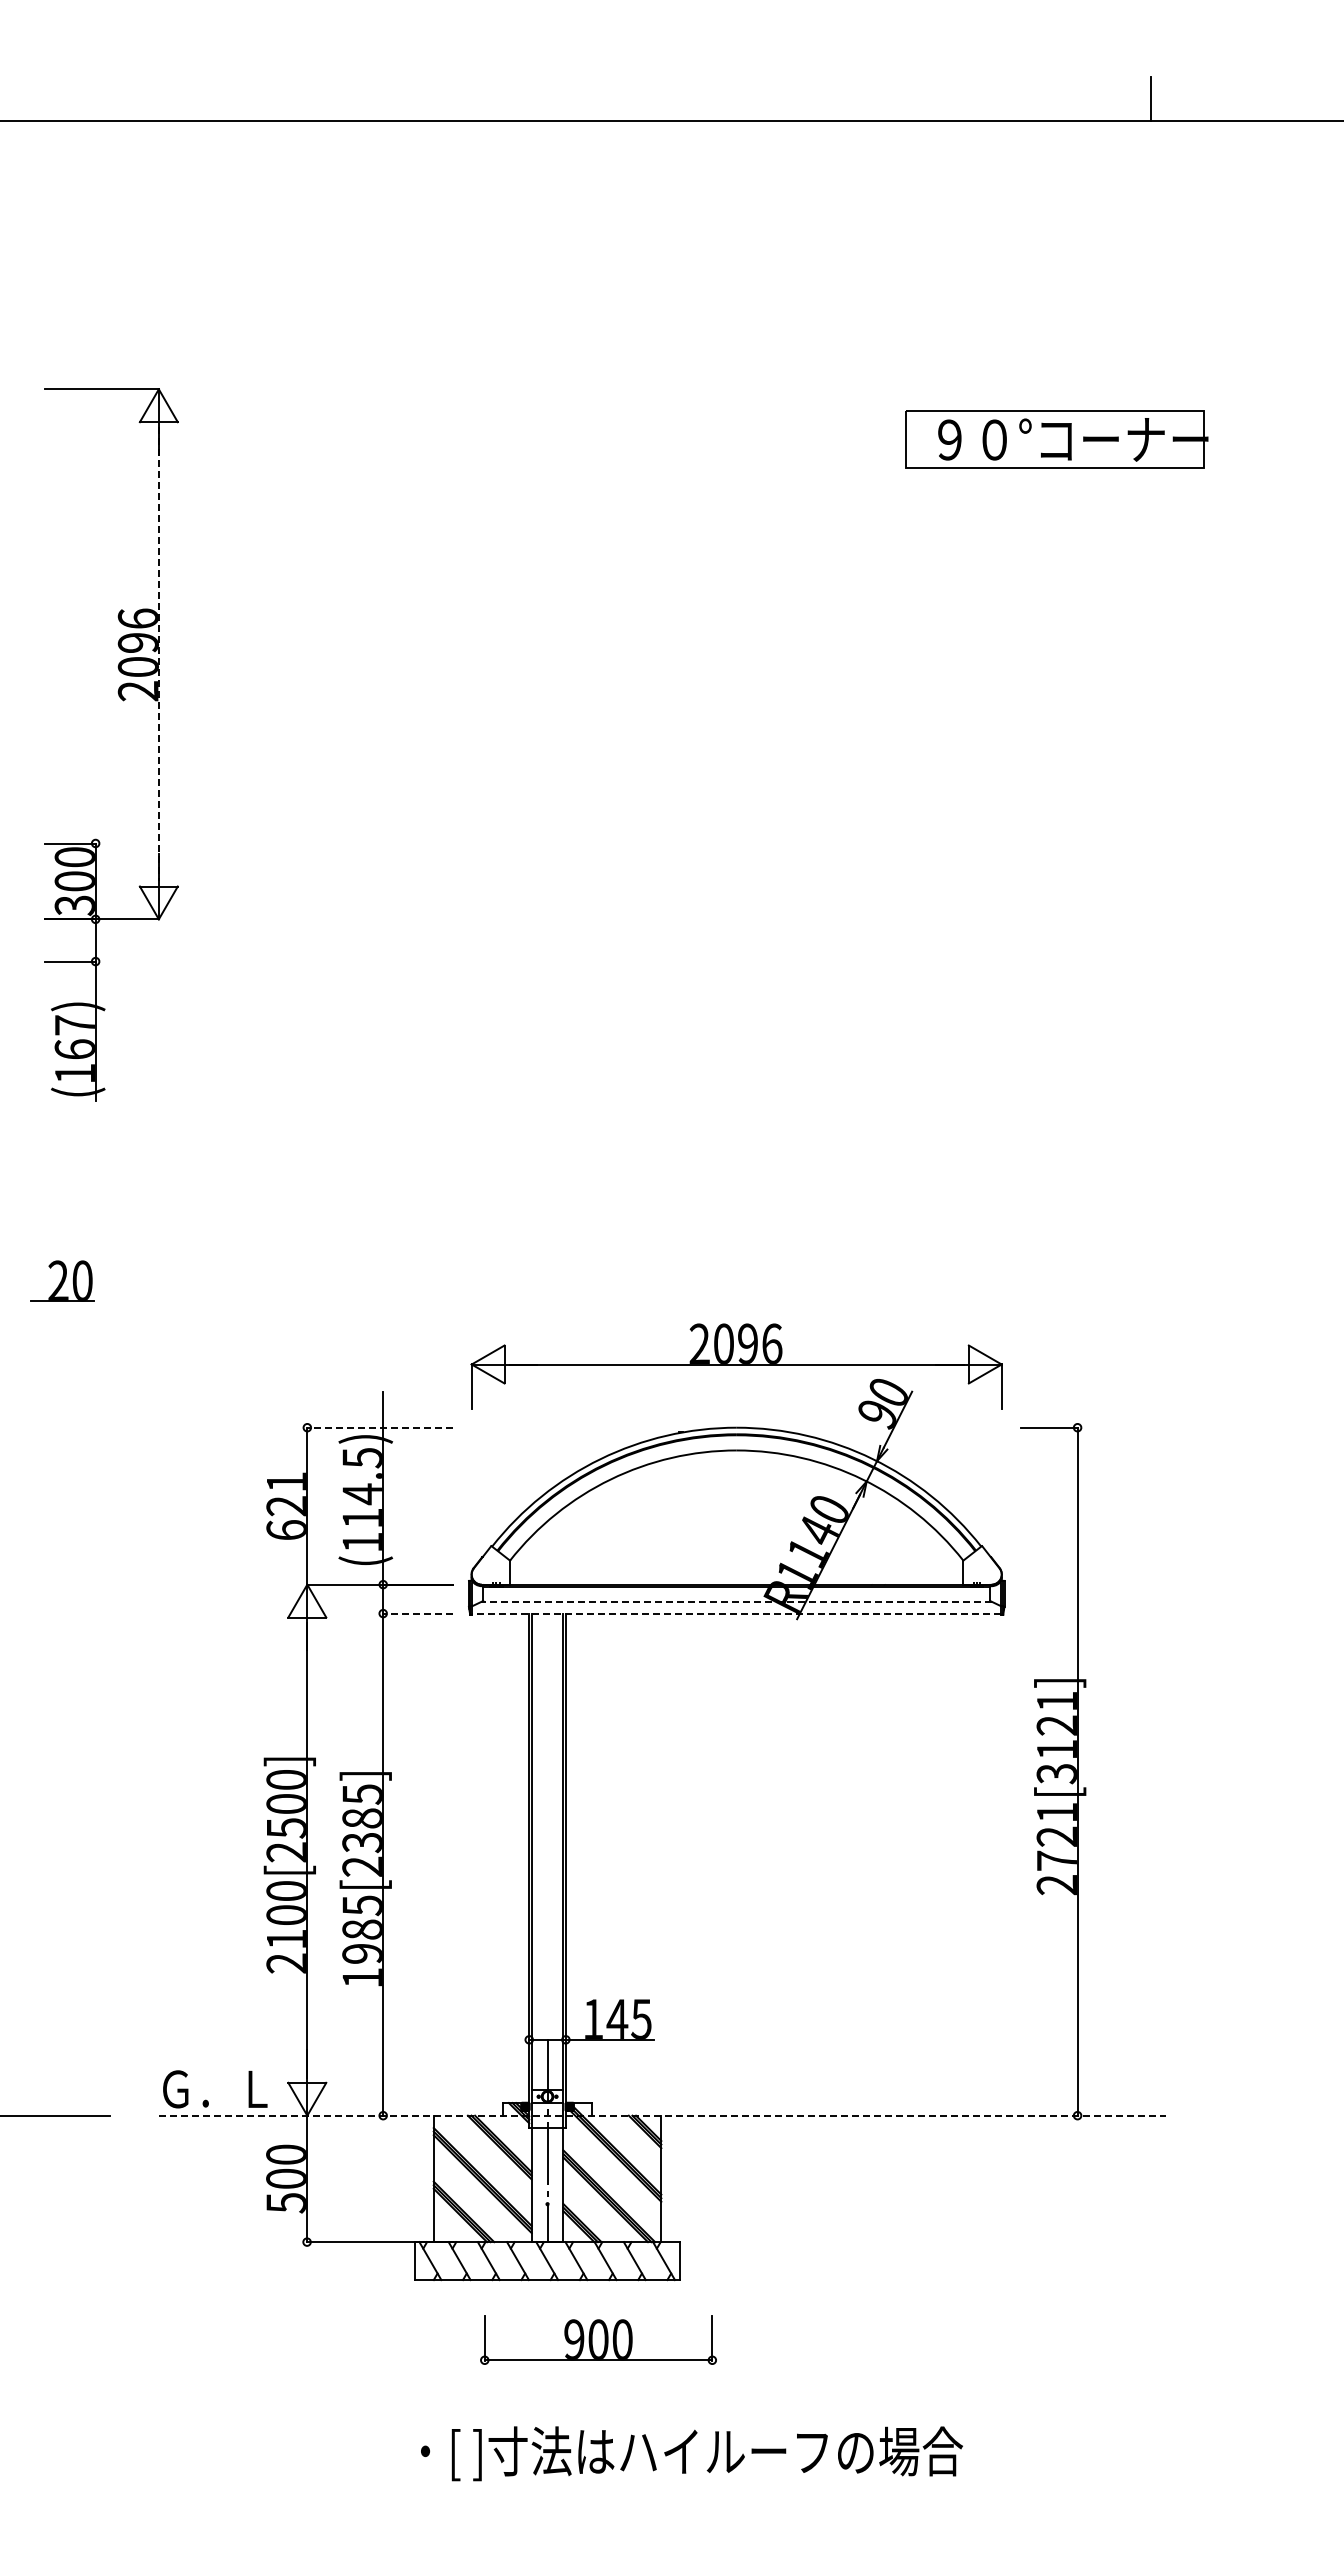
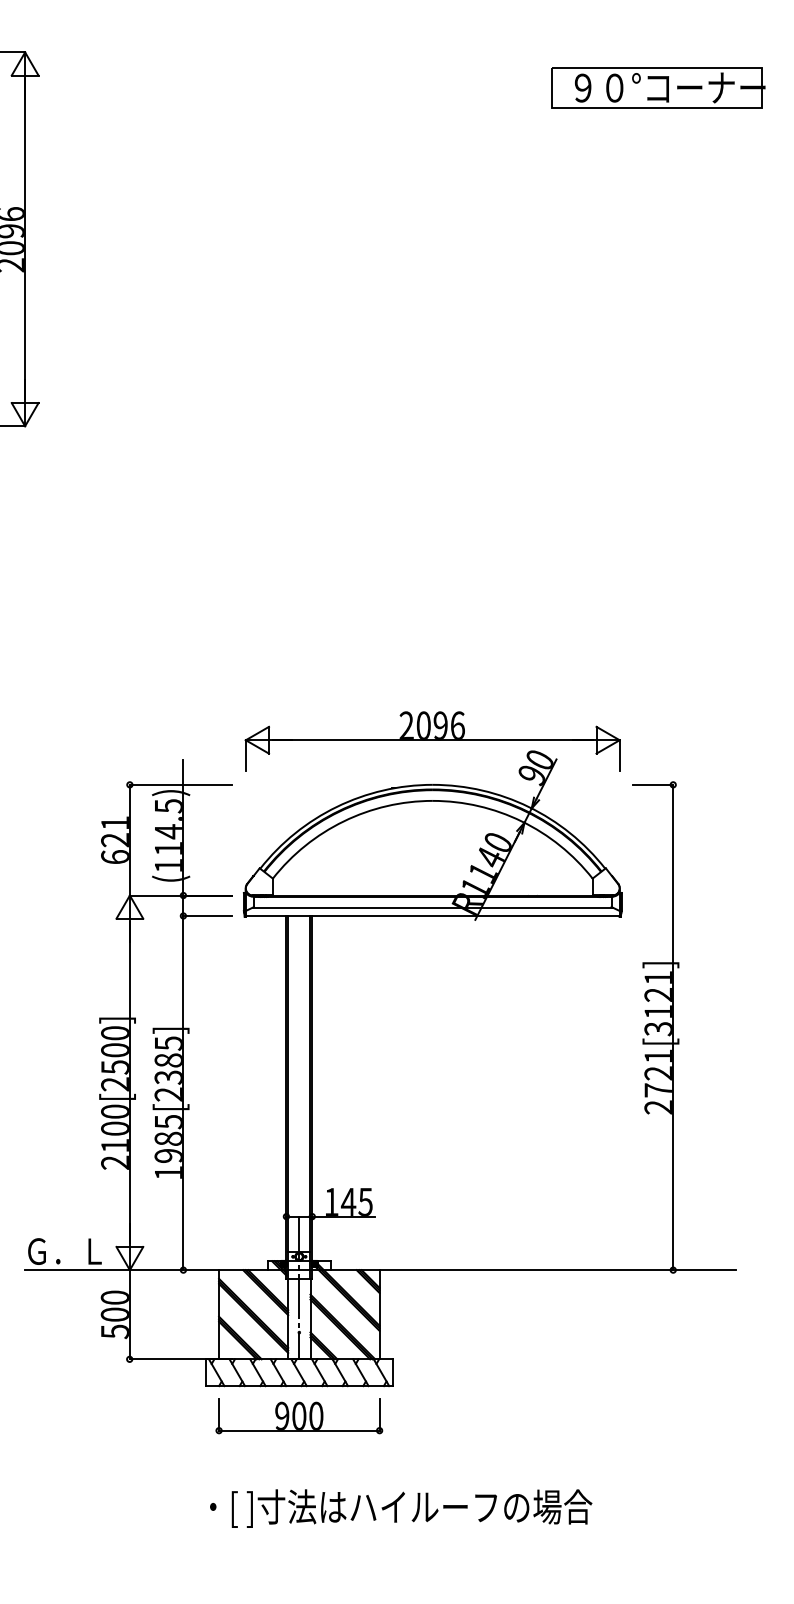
line: (158, 654) -> (24, 239), dashed -> solid
line: (379, 1427) -> (180, 784), dashed -> solid
line: (736, 1601) -> (432, 907), dashed -> solid
line: (417, 1613) -> (207, 915), dashed -> solid
line: (736, 1613) -> (432, 915), dashed -> solid
line: (663, 2115) -> (381, 1270), dashed -> solid
part: (598, 2339) -> (299, 1416), moved

